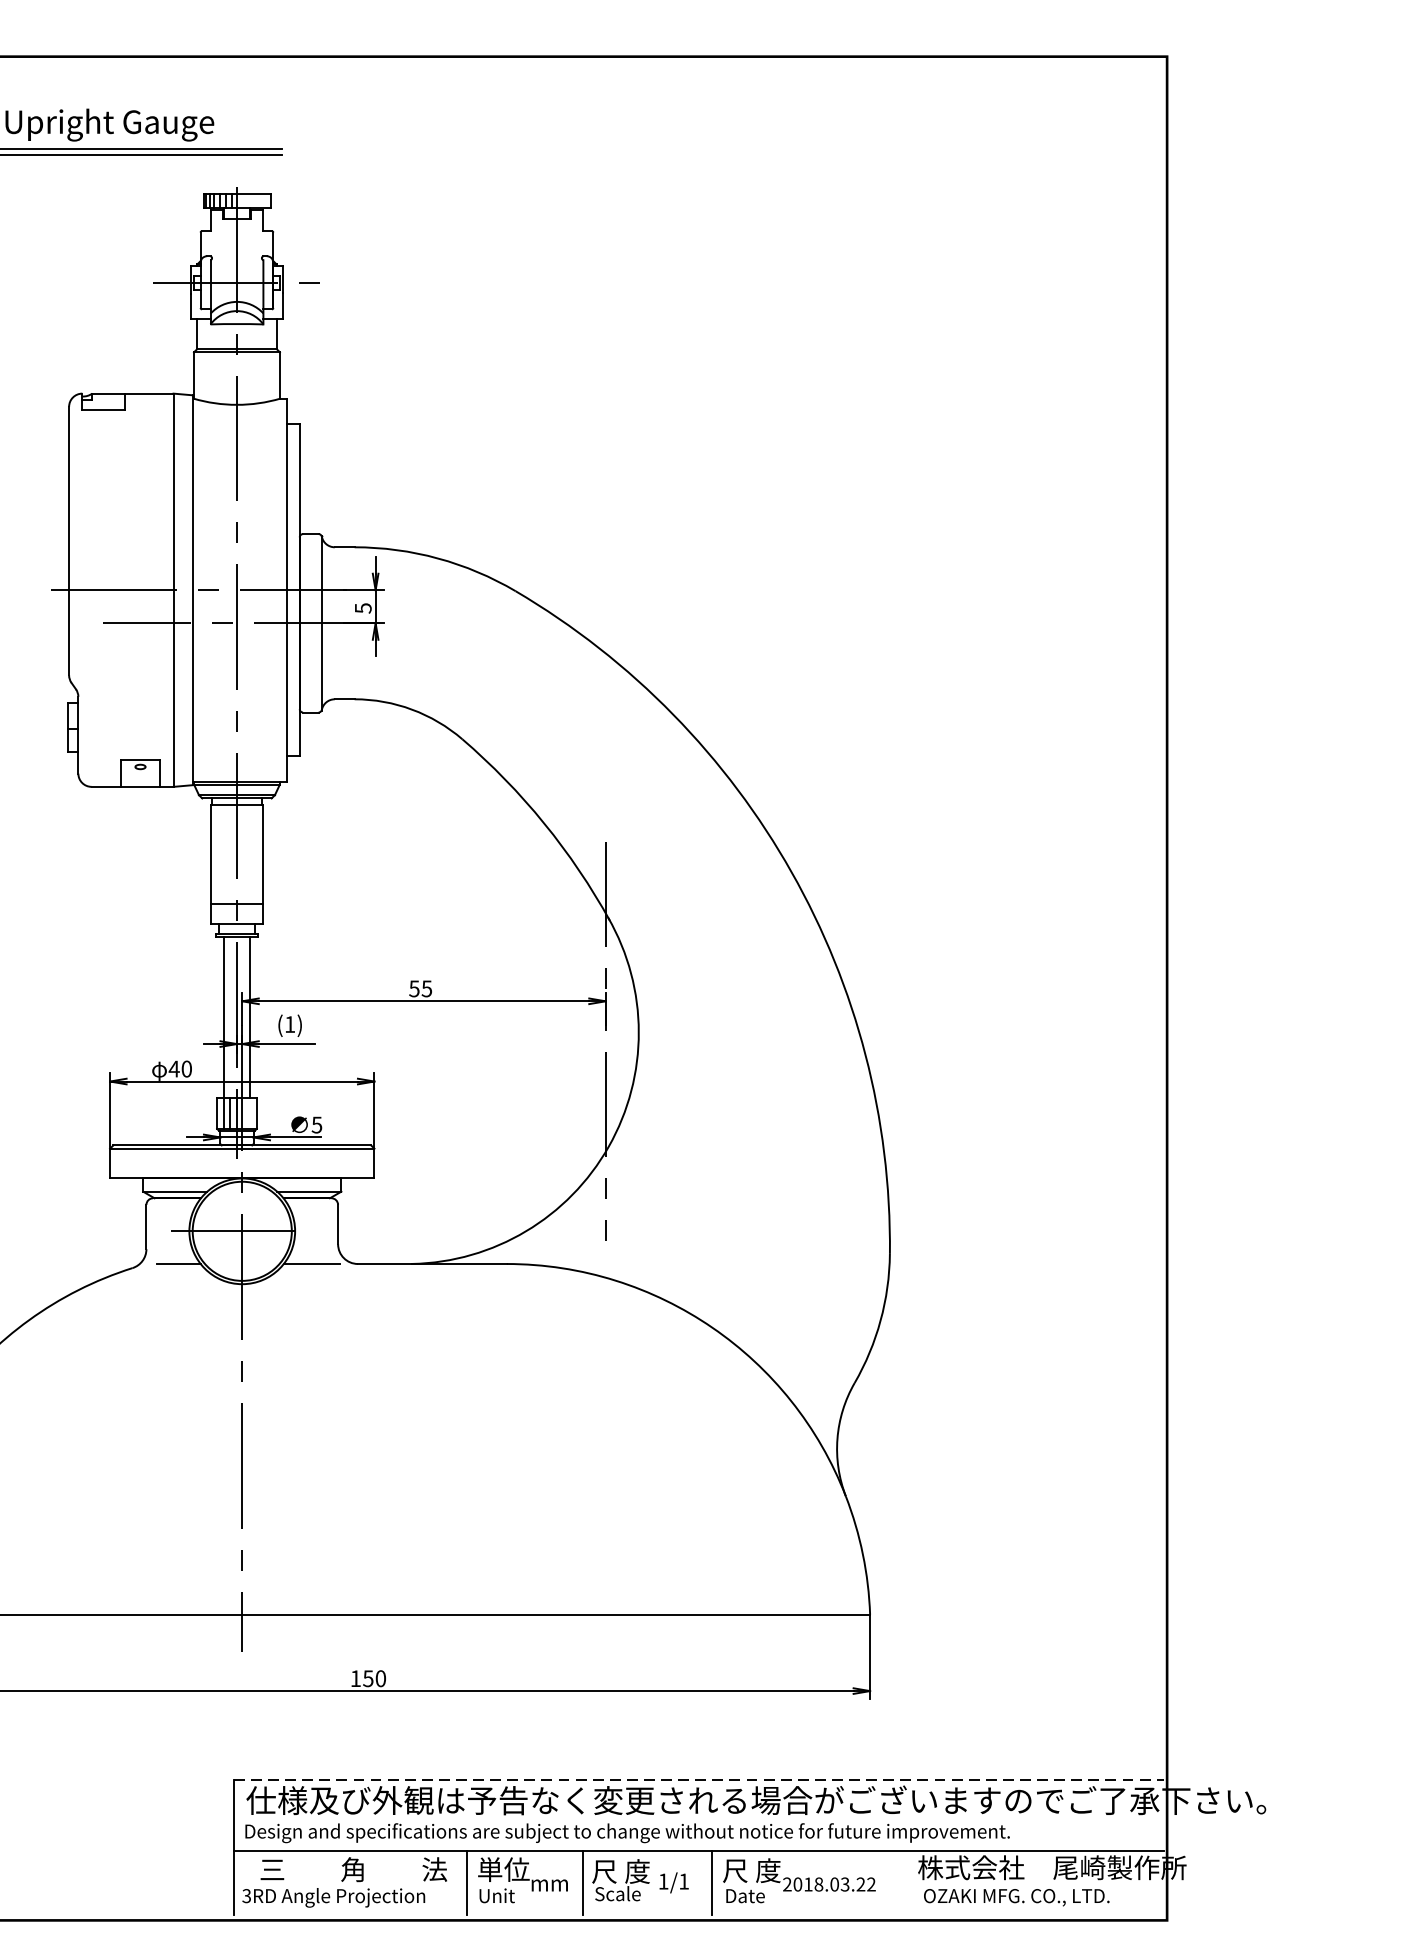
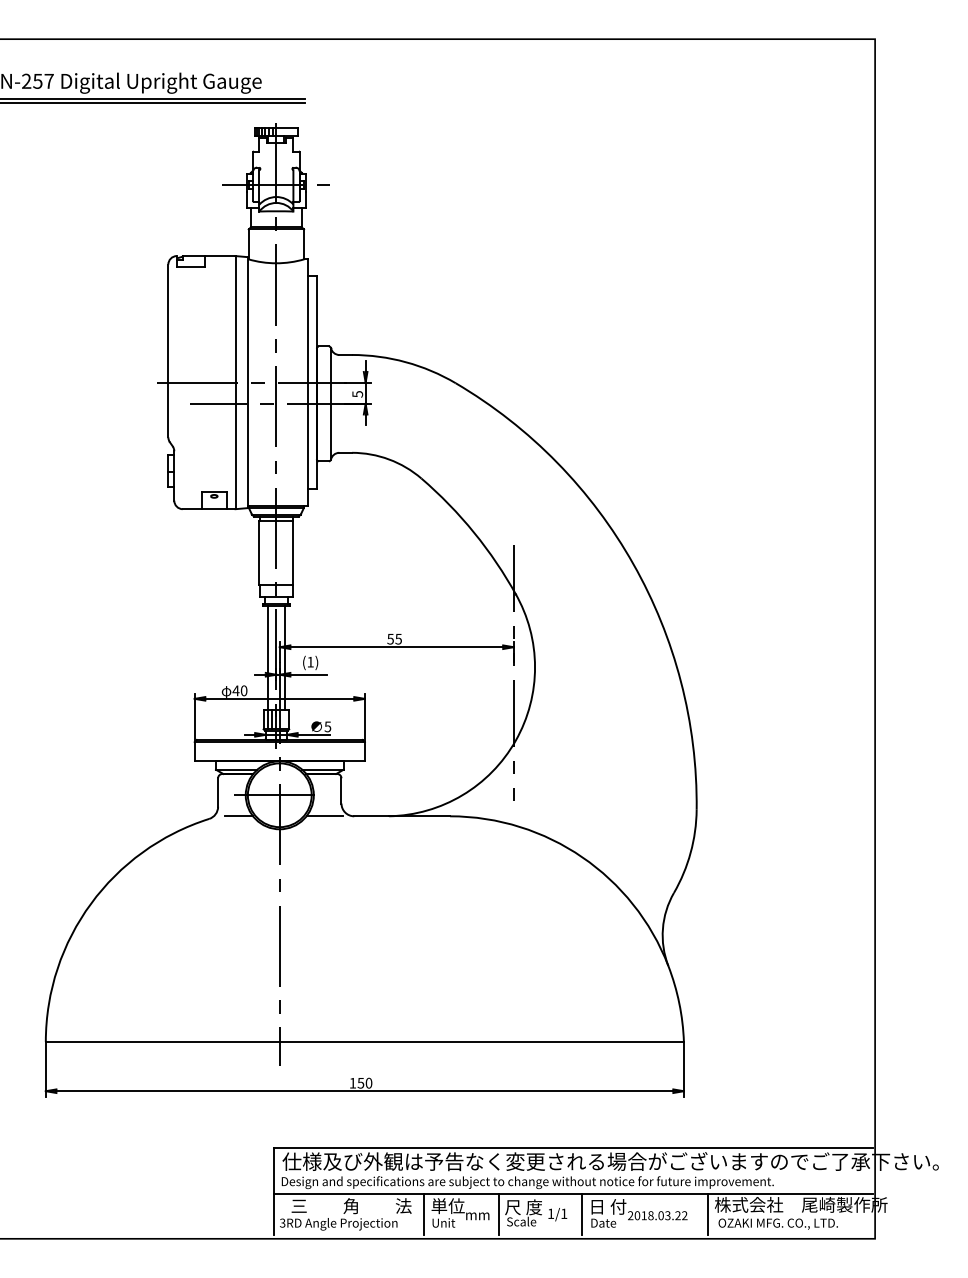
line: (700, 1780) -> (574, 1148), dashed -> solid
text: (751, 1870) -> (607, 1206), 尺 度 -> 日 付
line: (908, 1882) -> (708, 1214), added

